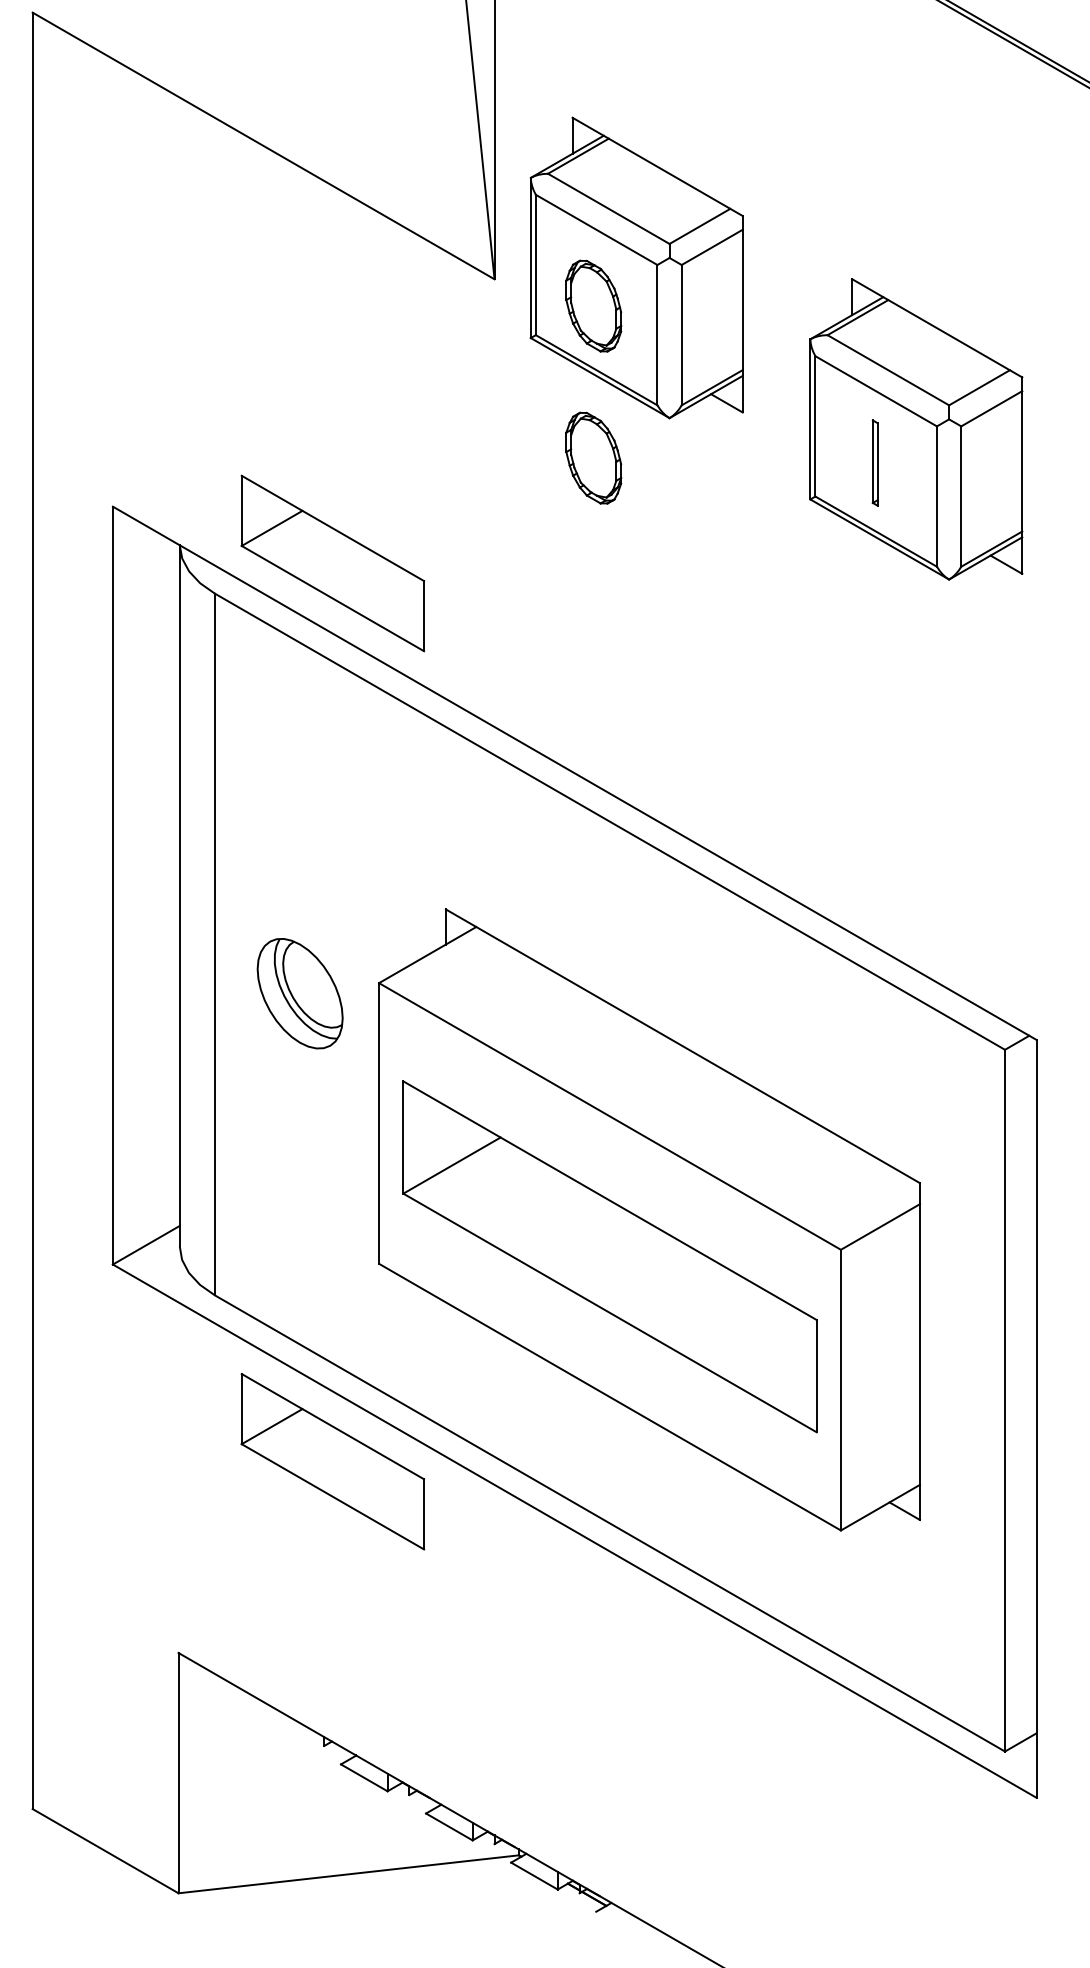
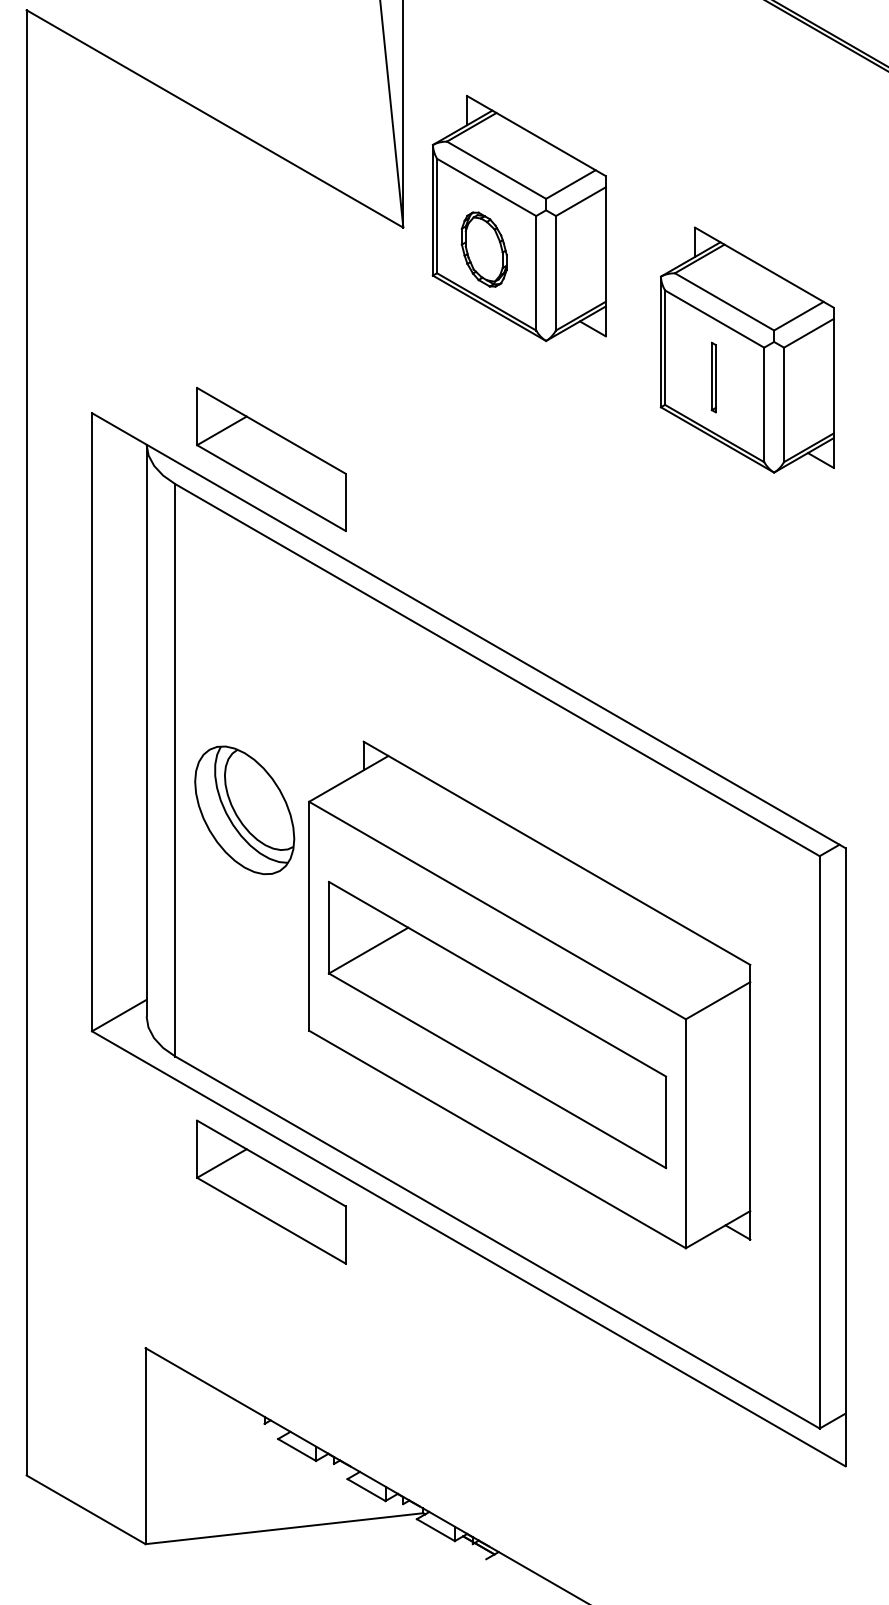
part: (592, 458) -> (483, 373), removed
part: (299, 993) -> (244, 810), size x1.43

